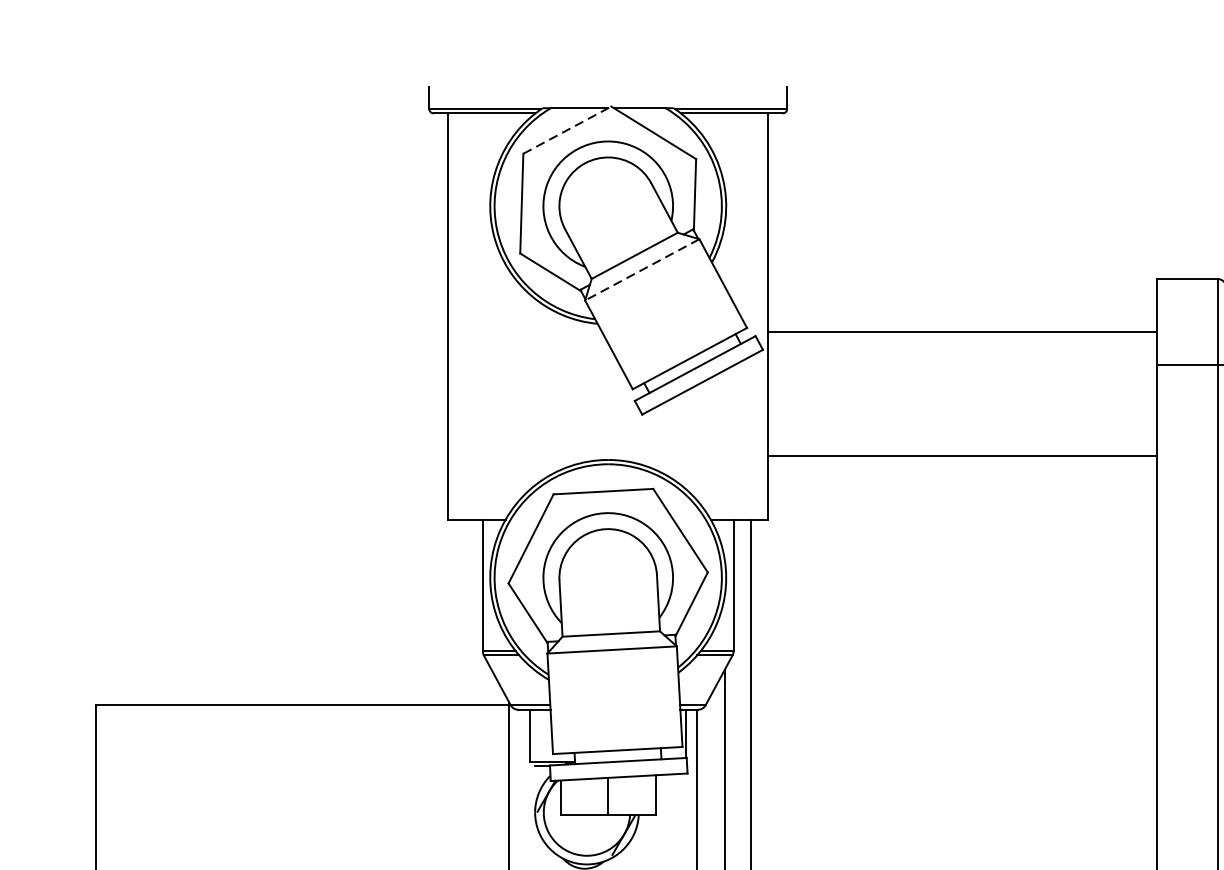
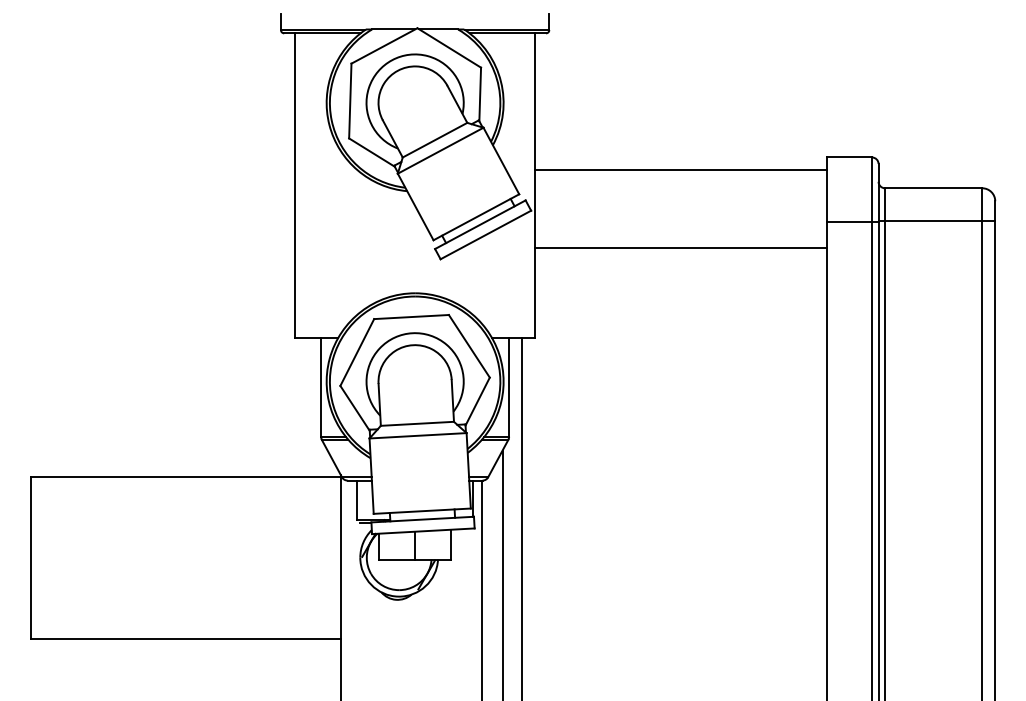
line: (567, 129) -> (384, 45), dashed -> solid
line: (642, 269) -> (440, 150), dashed -> solid
line: (962, 332) -> (680, 170), moved
line: (962, 456) -> (680, 248), moved

